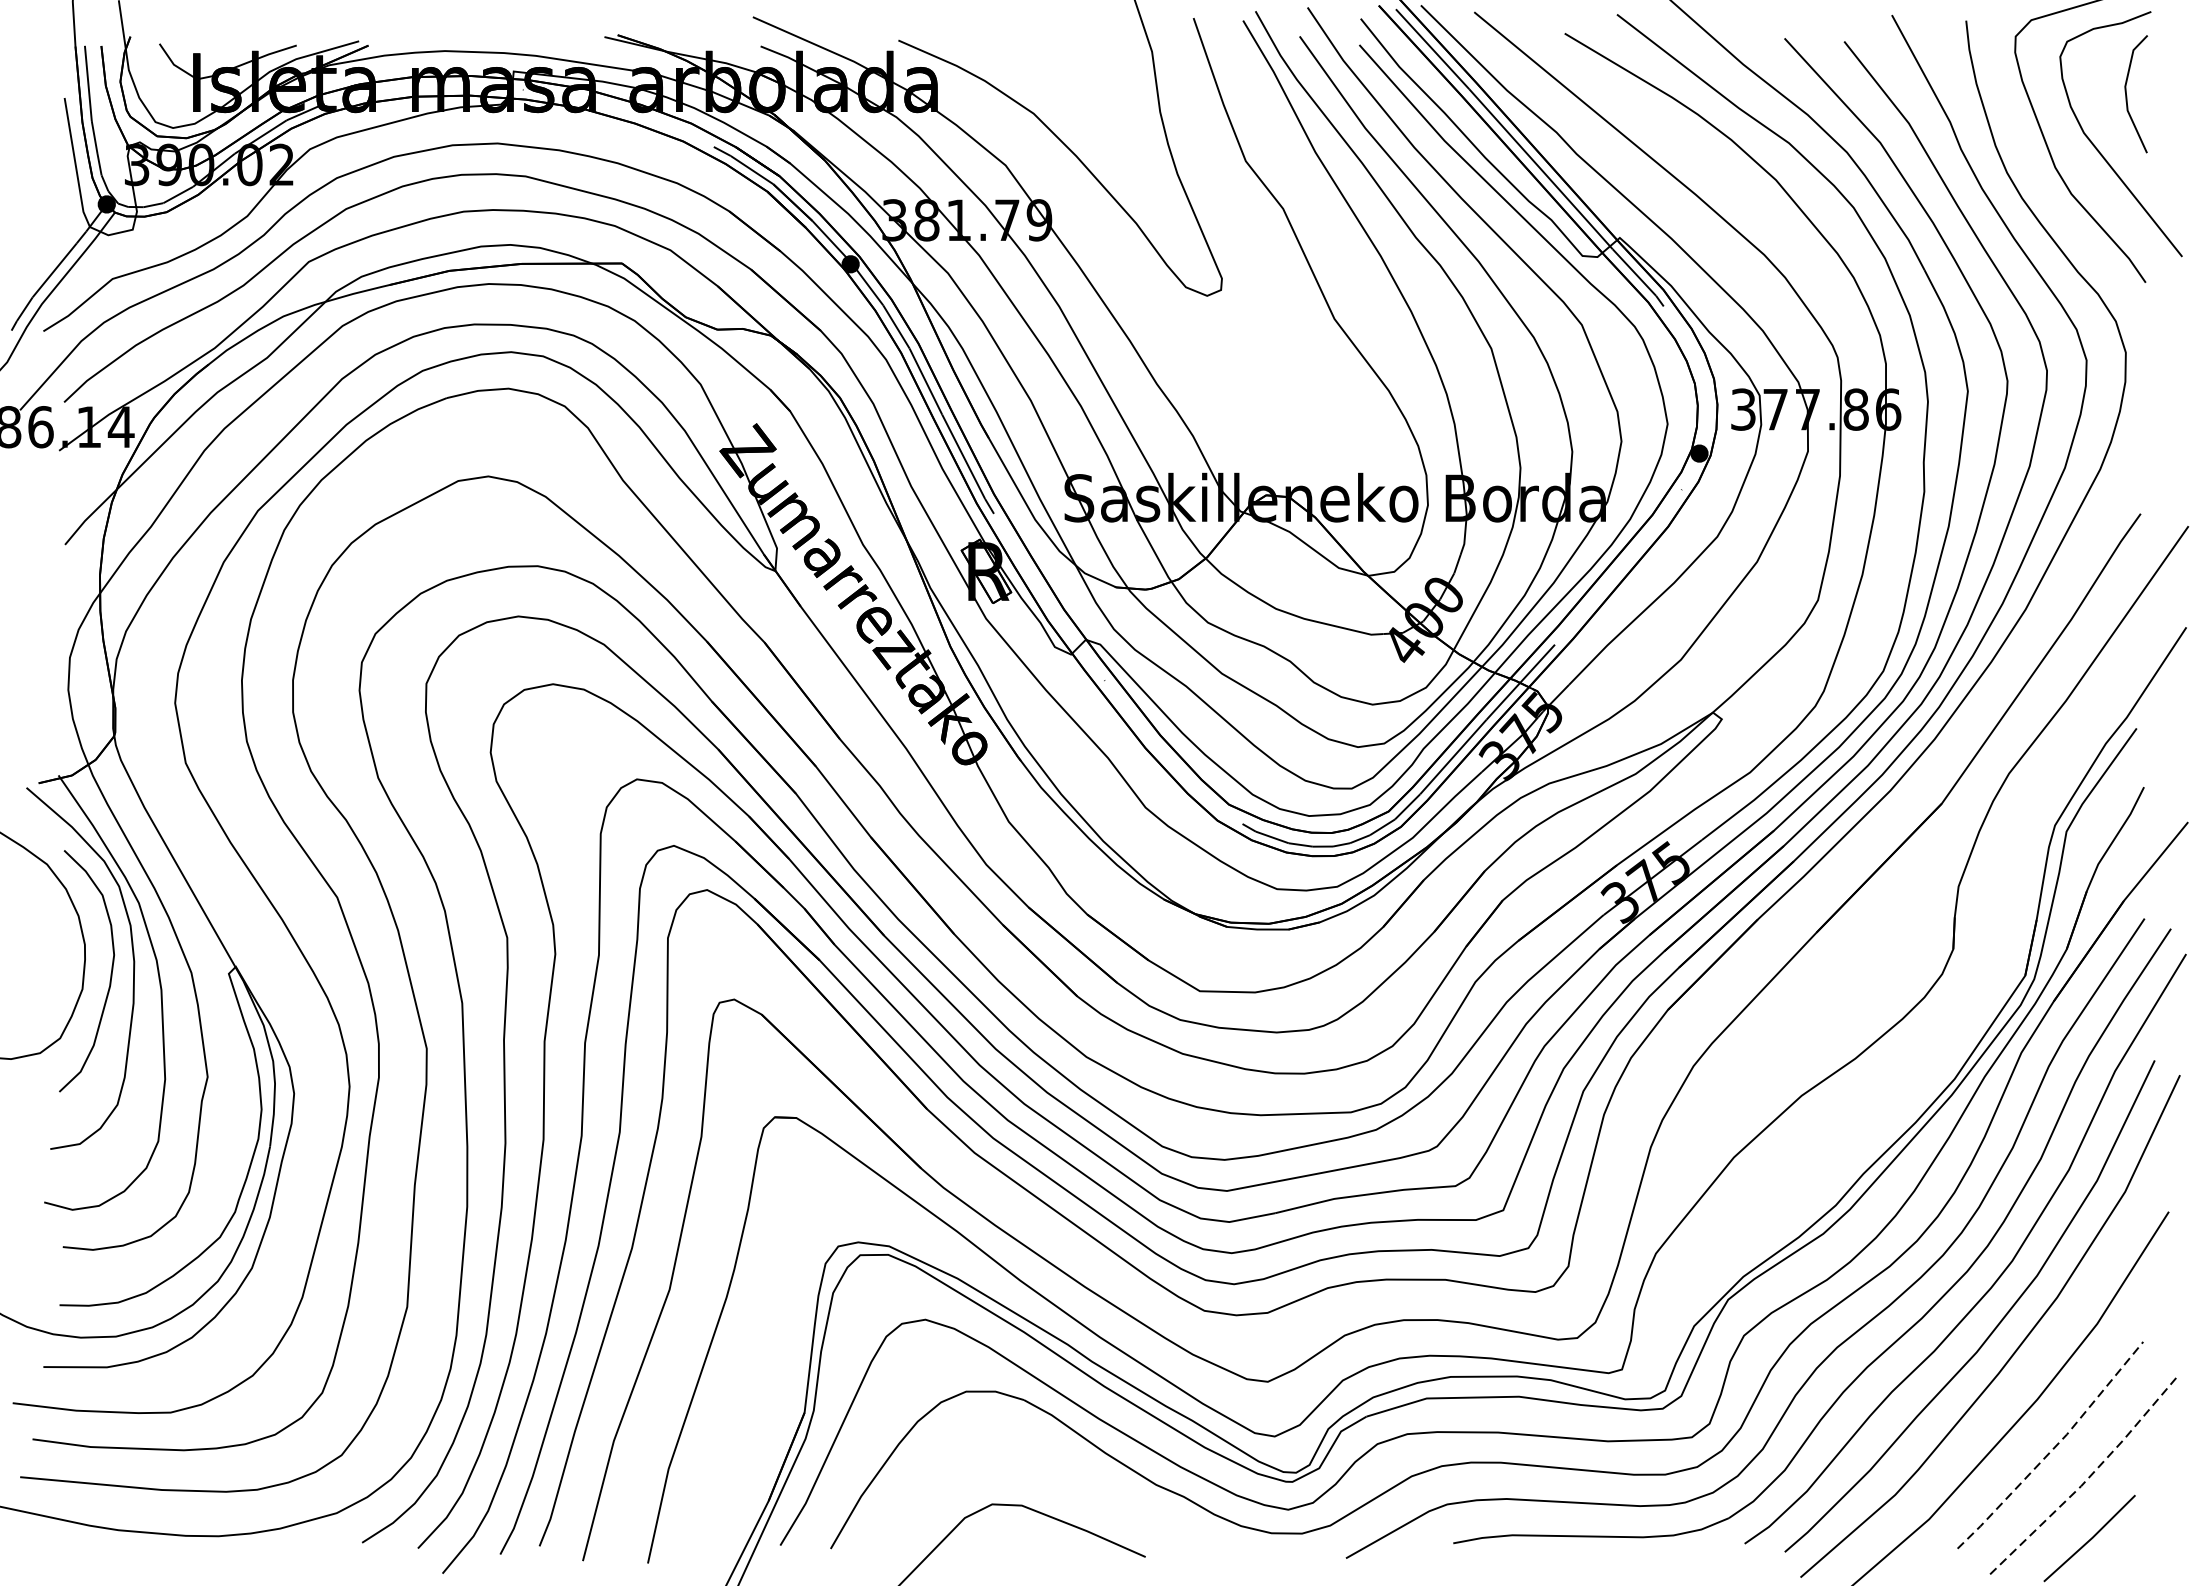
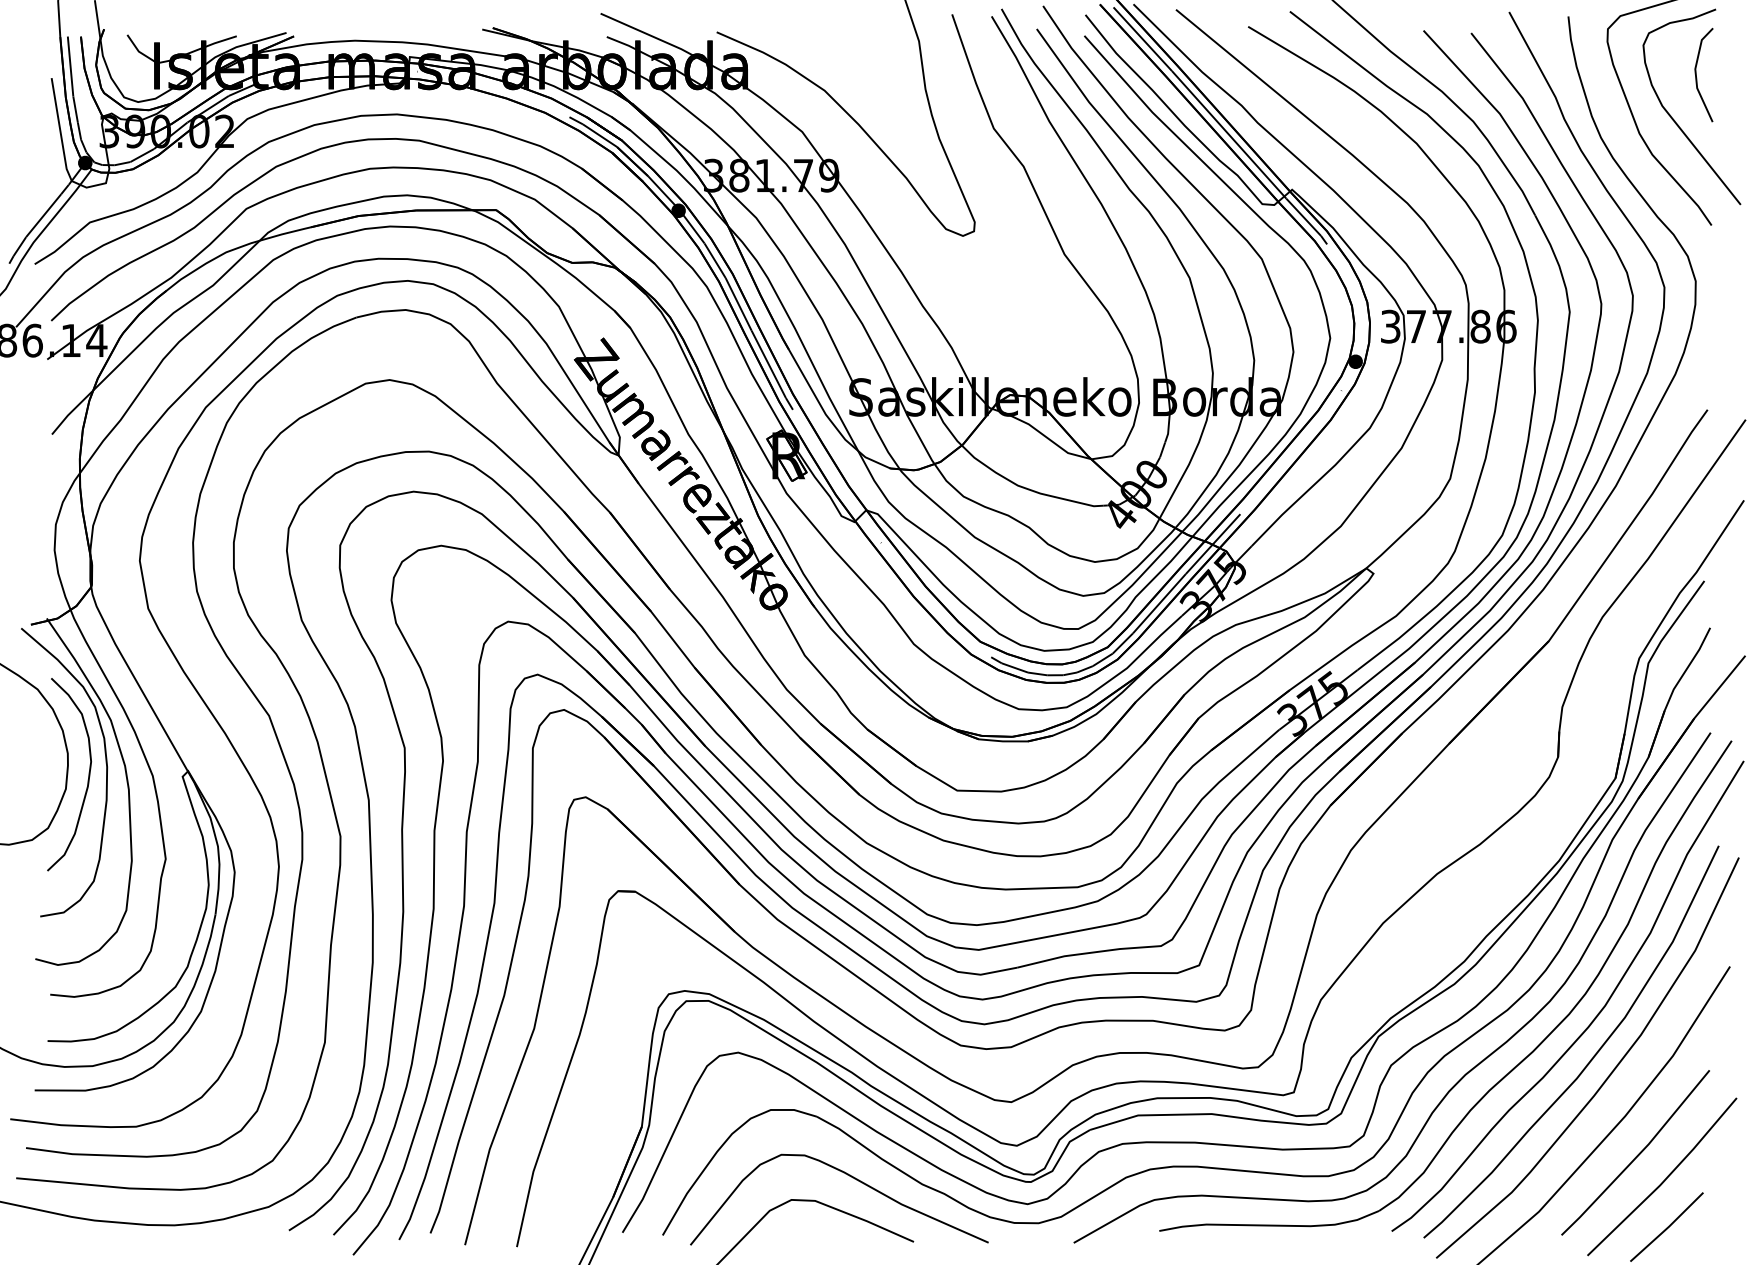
line: (2054, 1448) -> (1638, 1155), dashed -> solid
curve: (1068, 1477) -> (852, 1178), added
line: (2087, 1478) -> (1665, 1179), dashed -> solid

